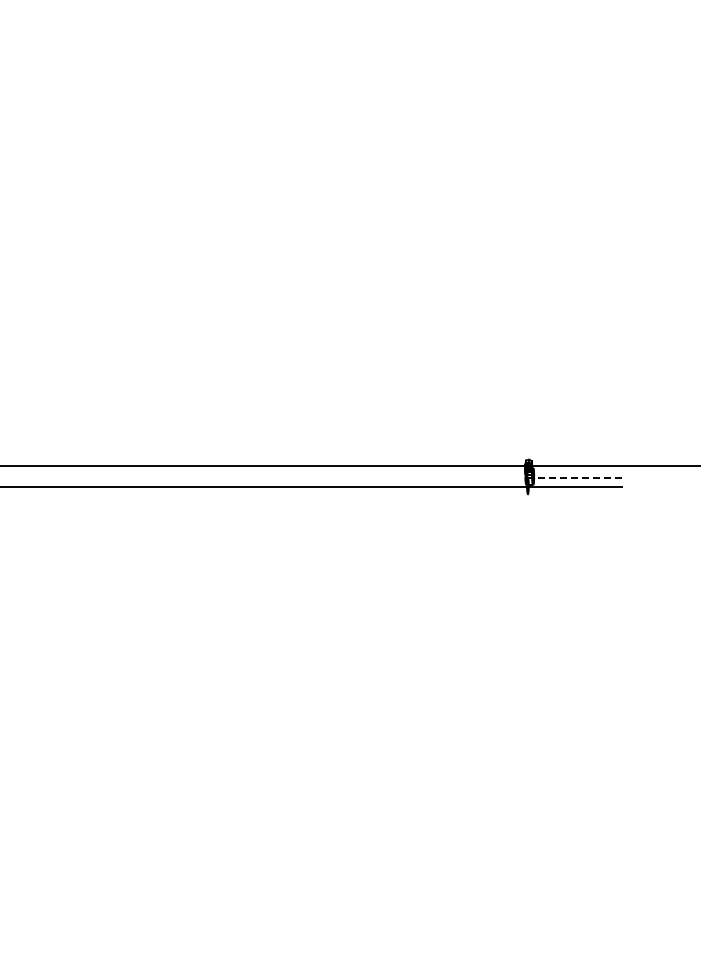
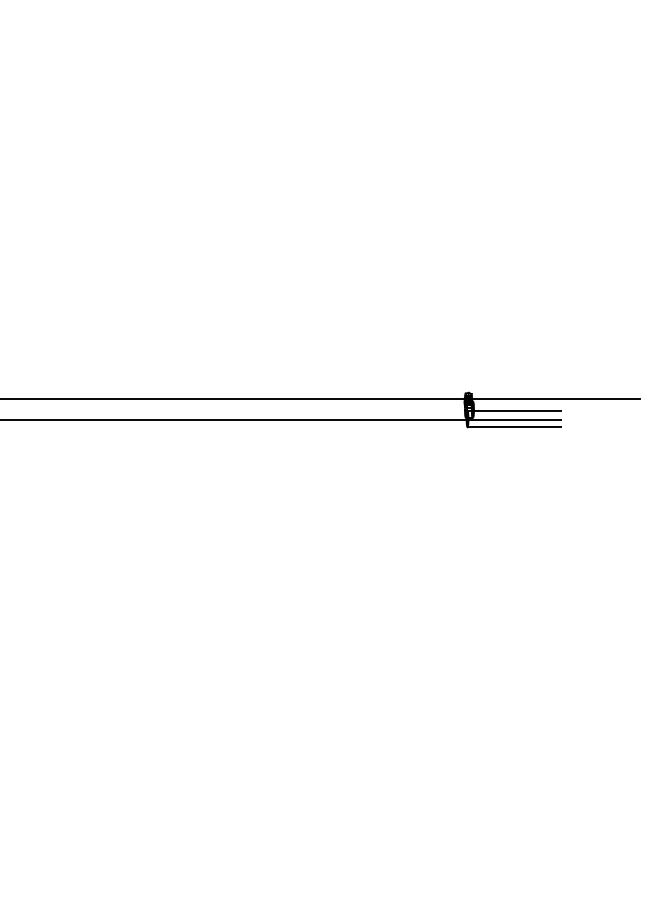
line: (574, 477) -> (514, 410), dashed -> solid
line: (574, 494) -> (514, 427), added

